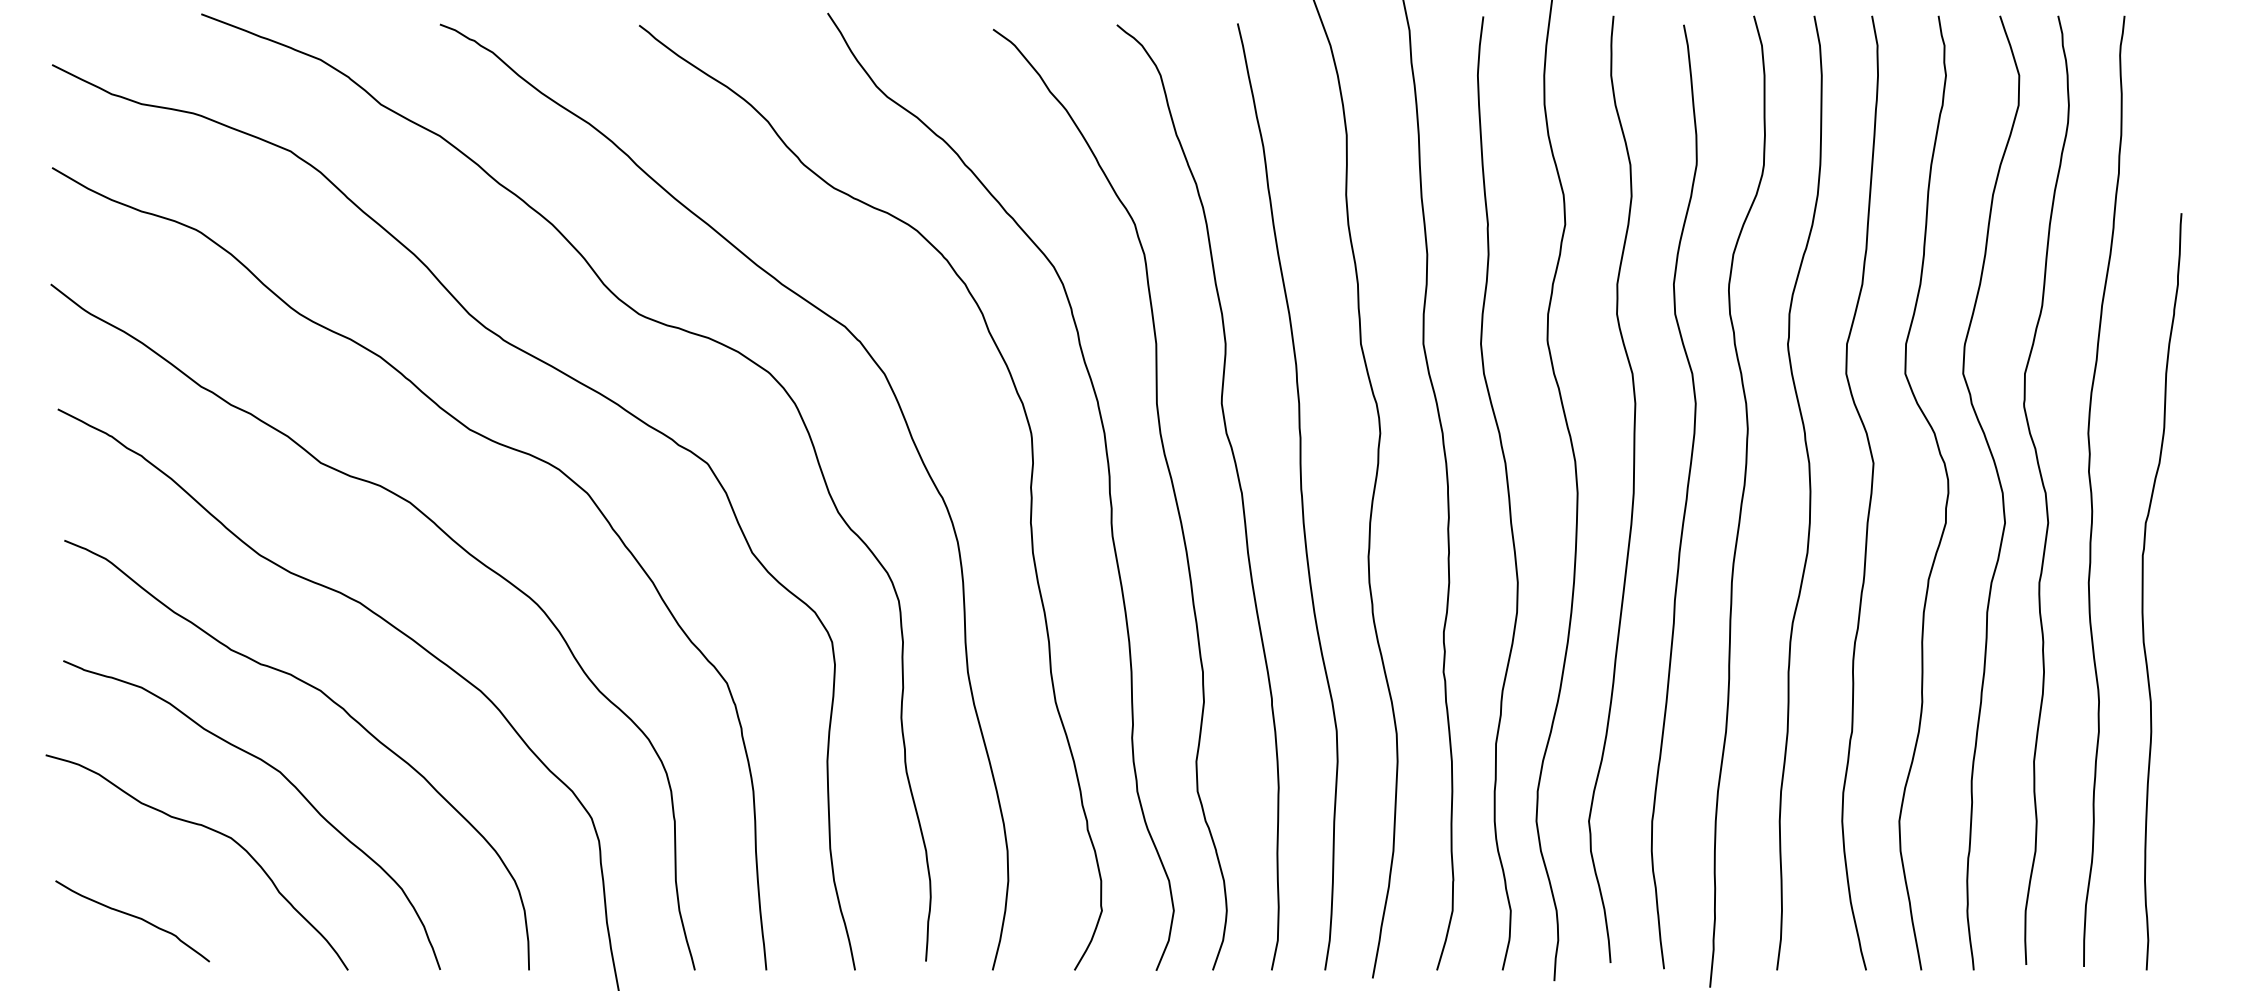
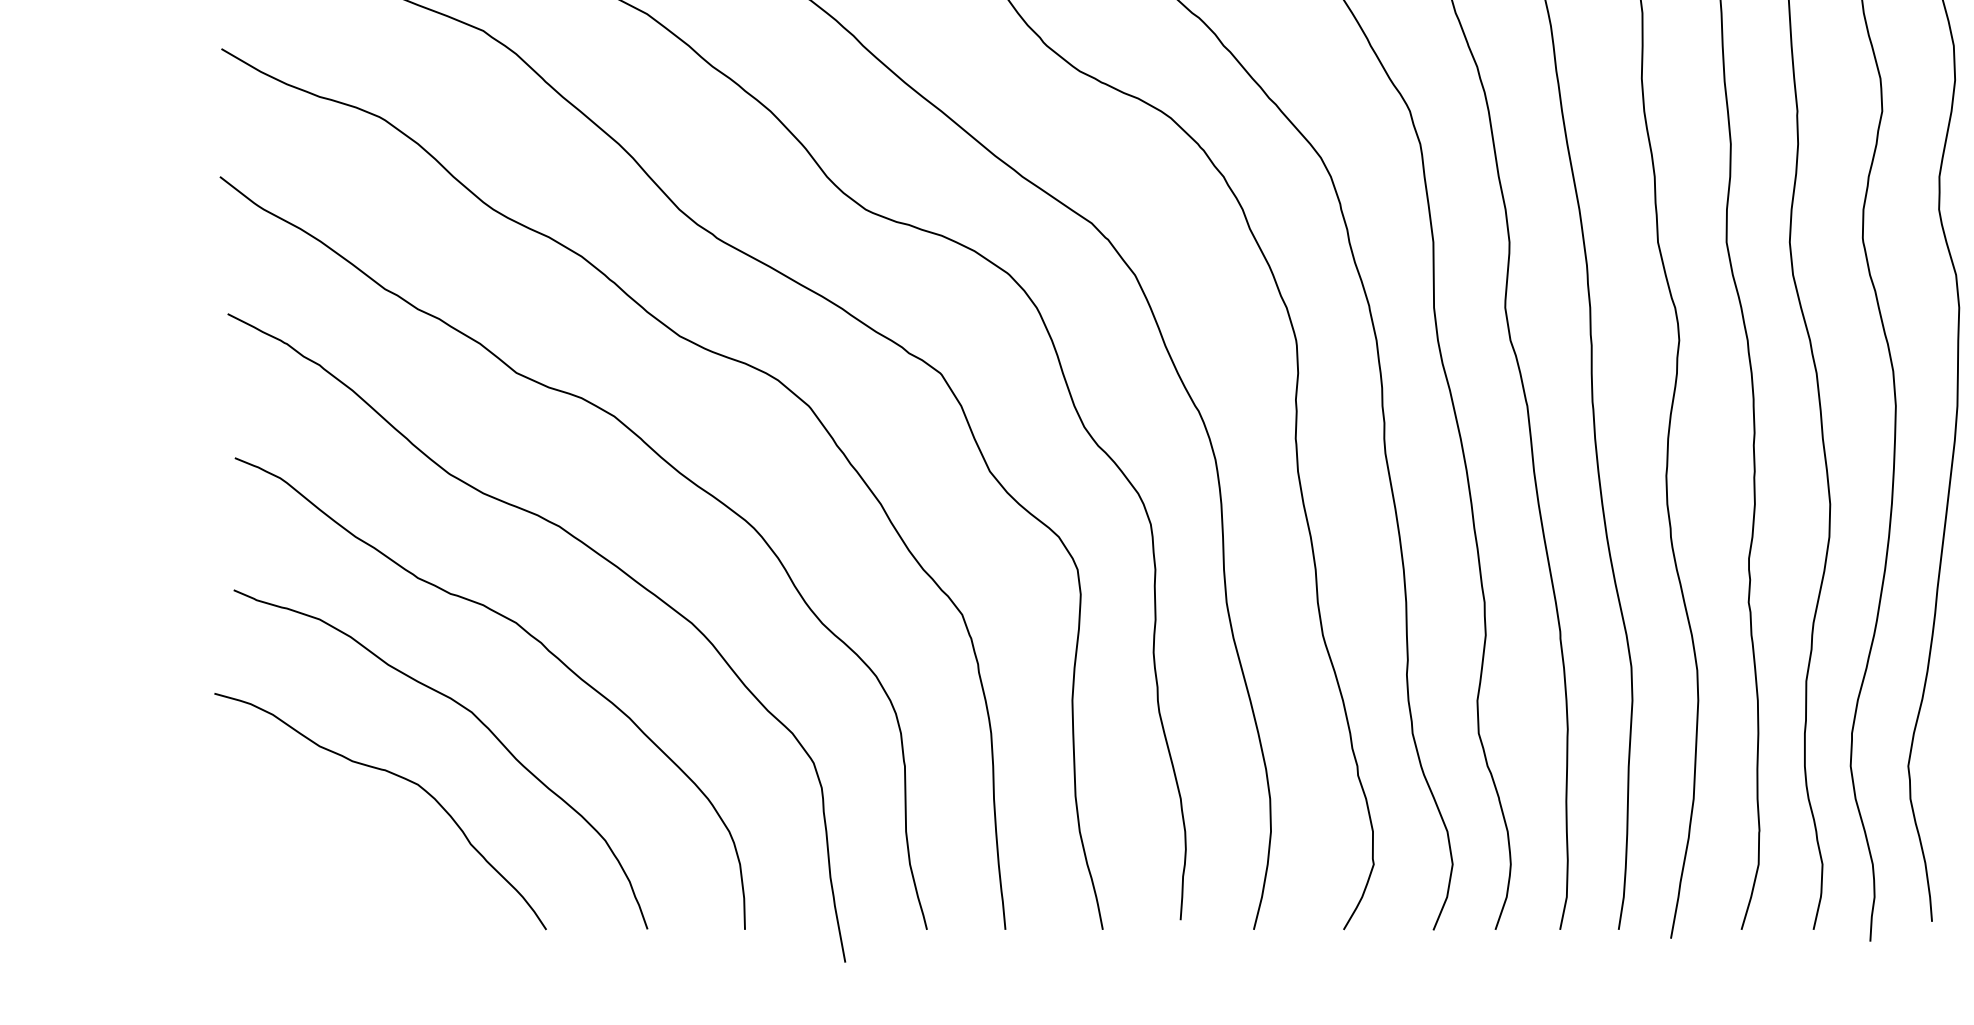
curve: (133, 917) -> (310, 871), removed

